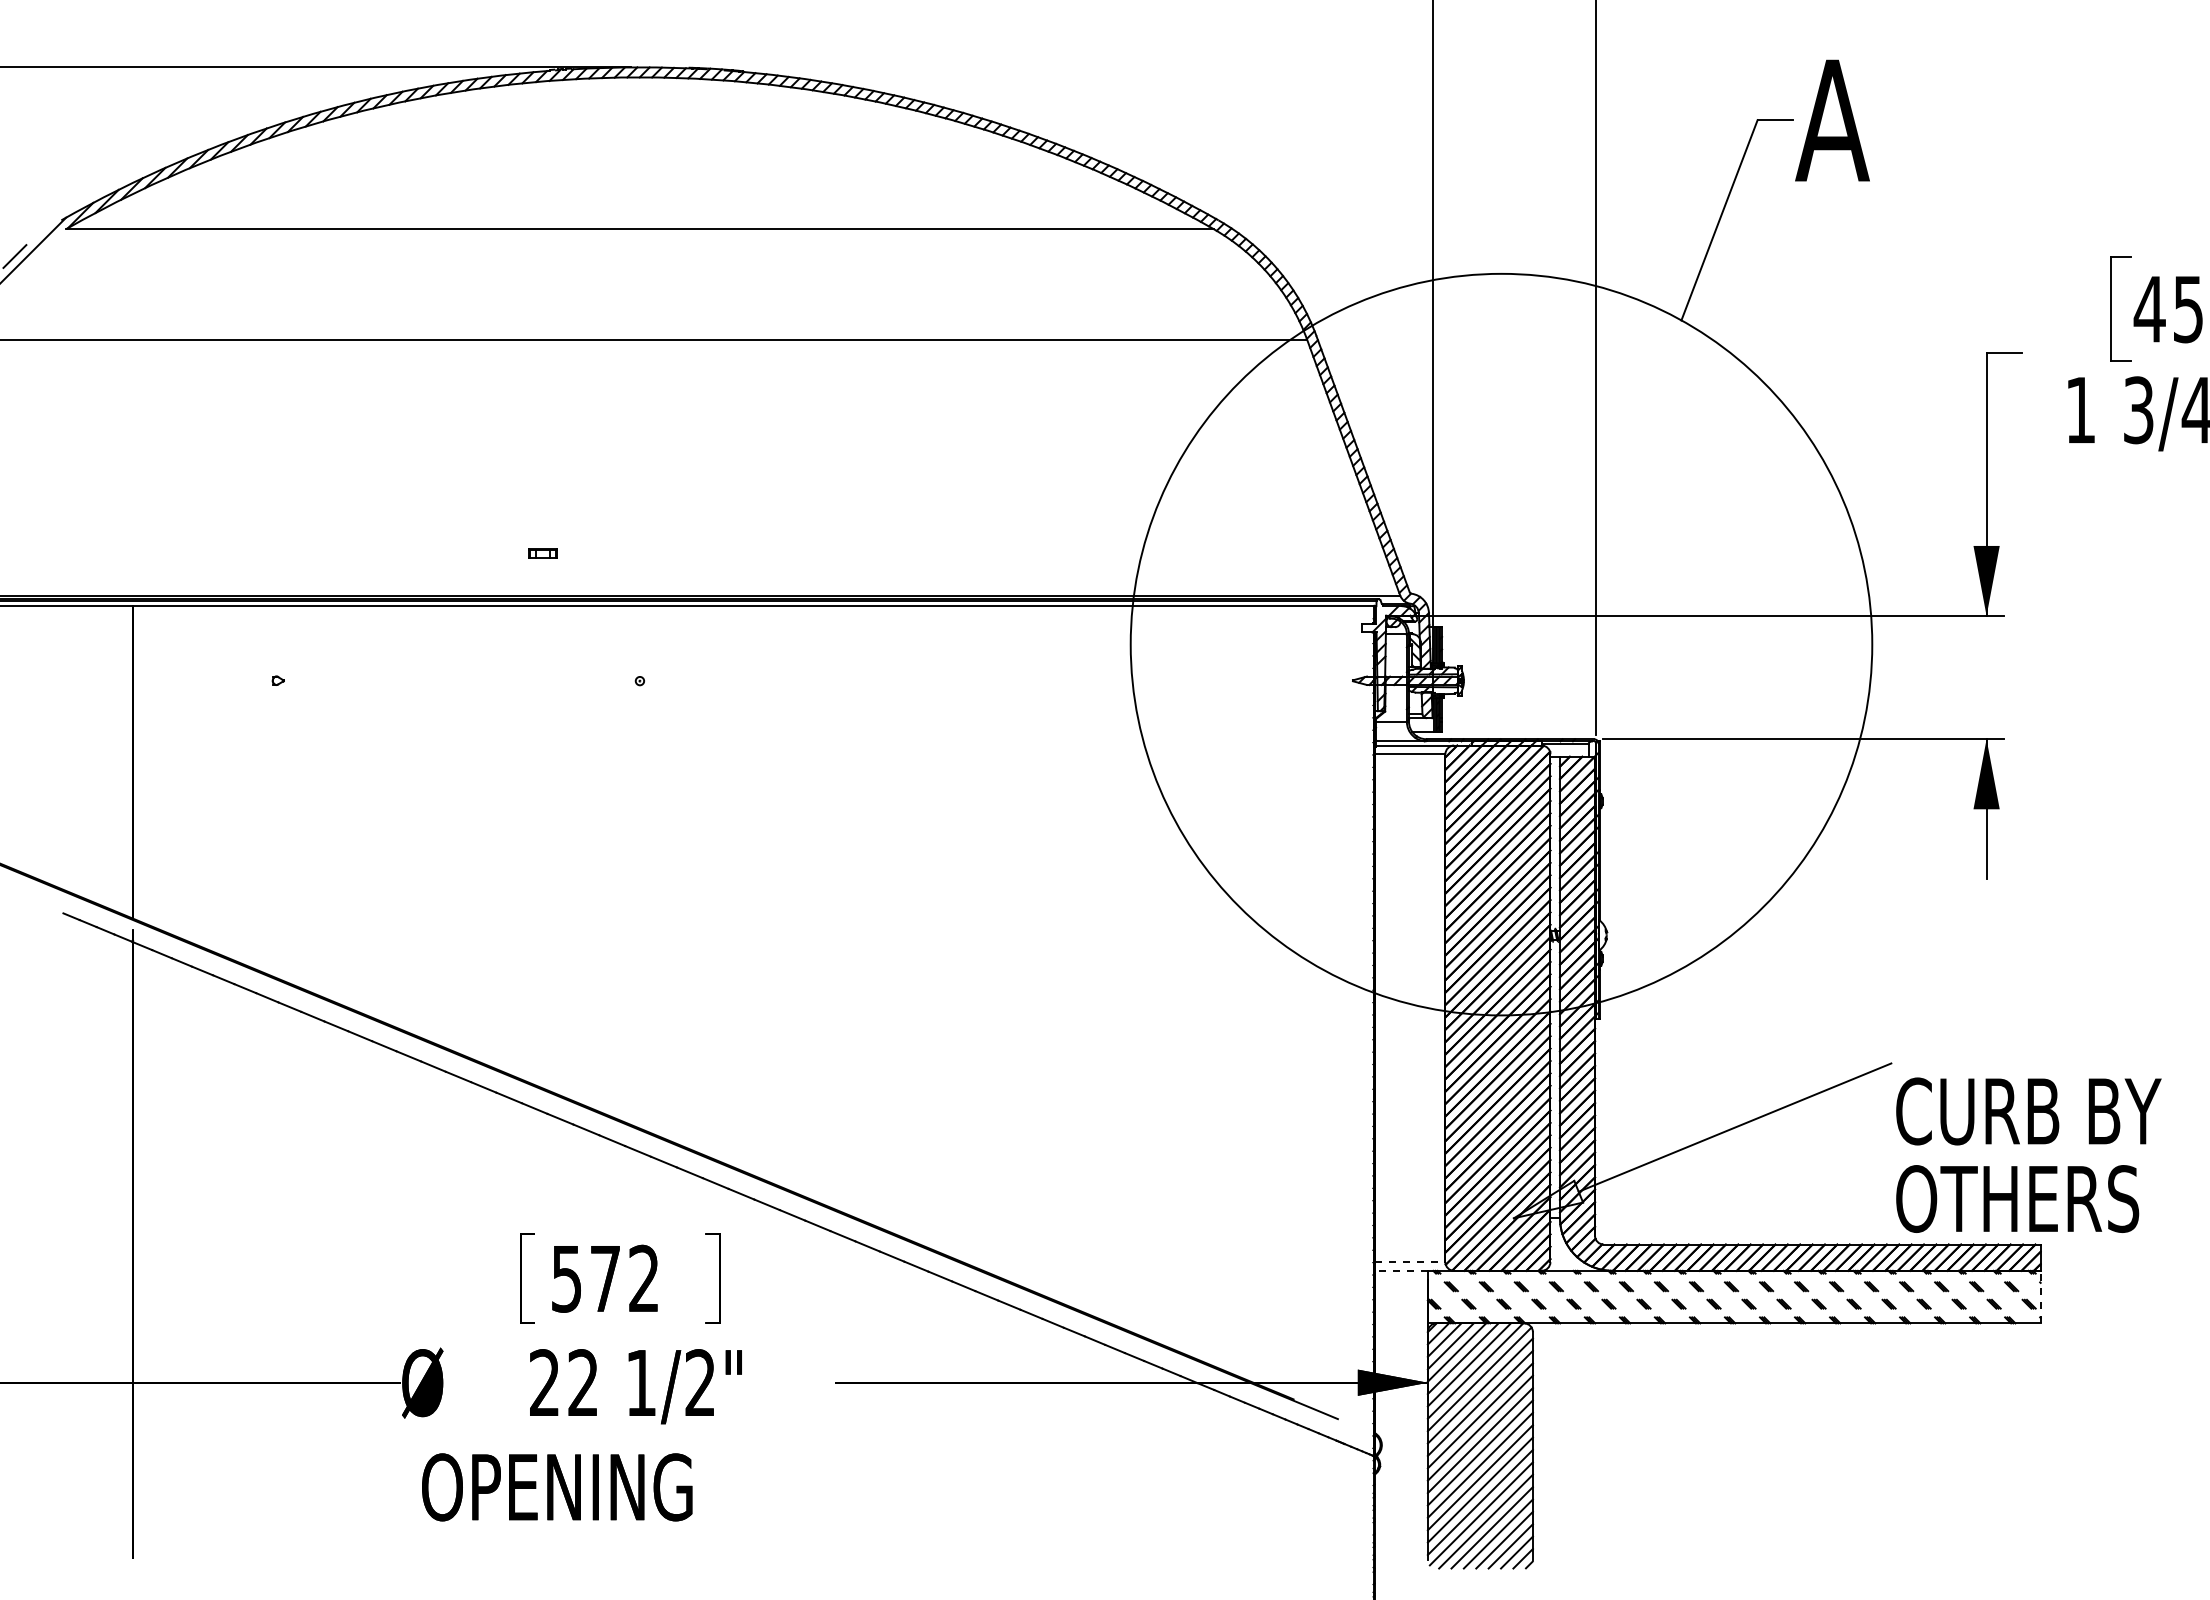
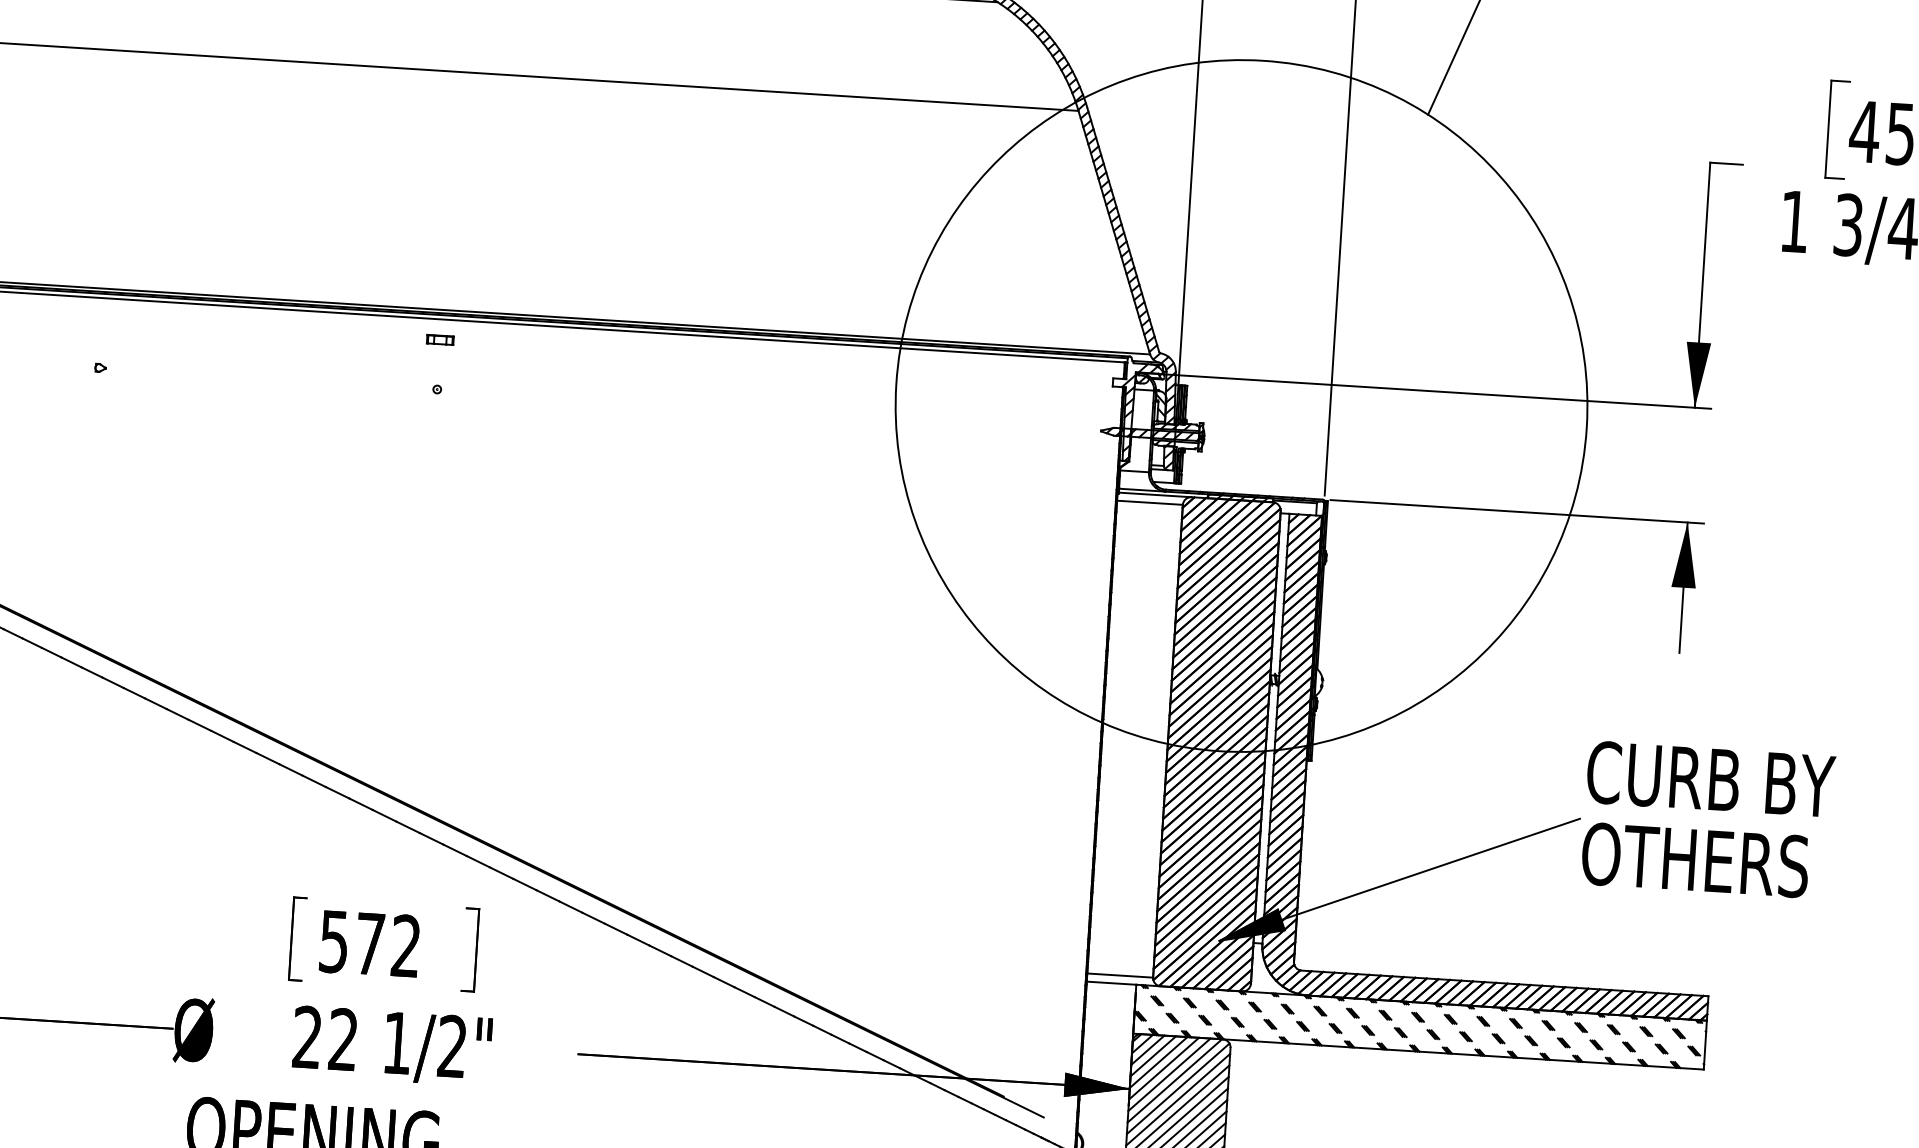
part: (542, 553) -> (439, 339), moved
part: (2028, 1144) -> (1708, 810), moved
fill: (1548, 1199) -> (1252, 925), added
line: (1410, 1262) -> (1120, 975), dashed -> solid
line: (1401, 1270) -> (1111, 982), dashed -> solid
line: (2040, 1296) -> (1705, 1044), dashed -> solid

